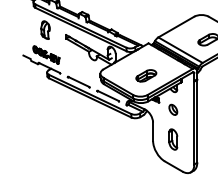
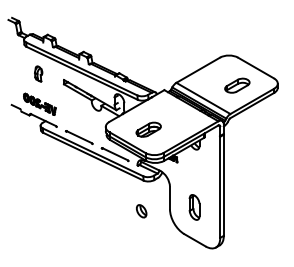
part: (45, 29) -> (38, 73), size x0.7
part: (146, 75) -> (148, 129), moved
part: (173, 110) -> (141, 211), moved

